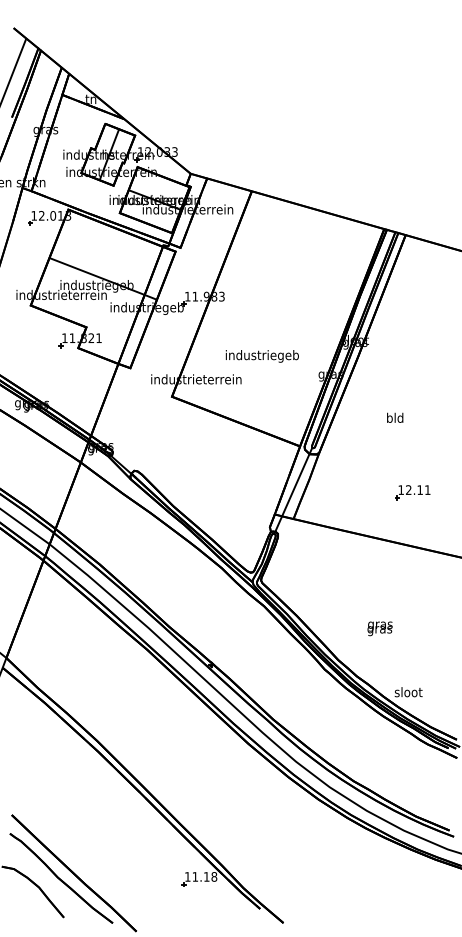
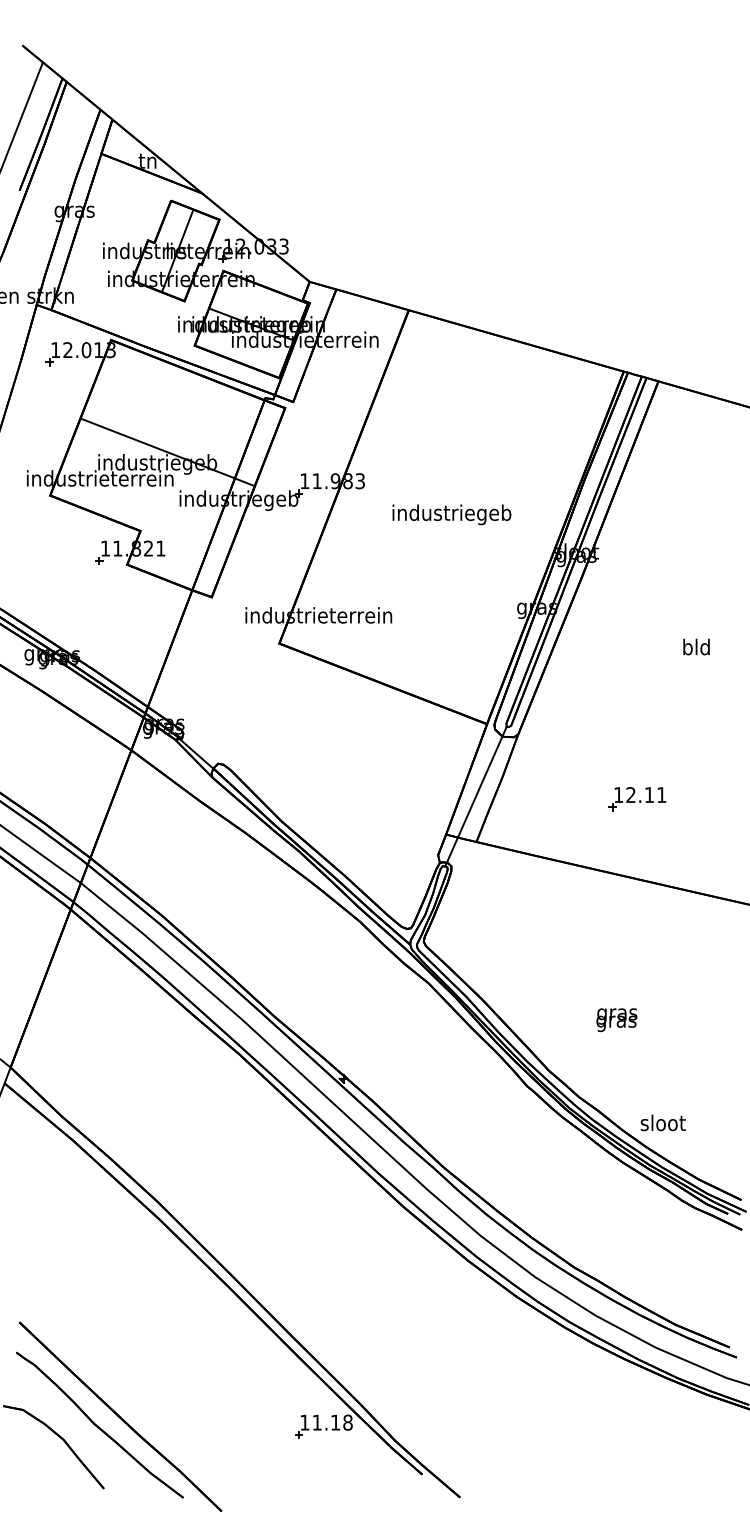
text: (261, 356) -> (450, 515), moved
text: (395, 417) -> (697, 646), moved
part: (412, 492) -> (637, 798), moved

